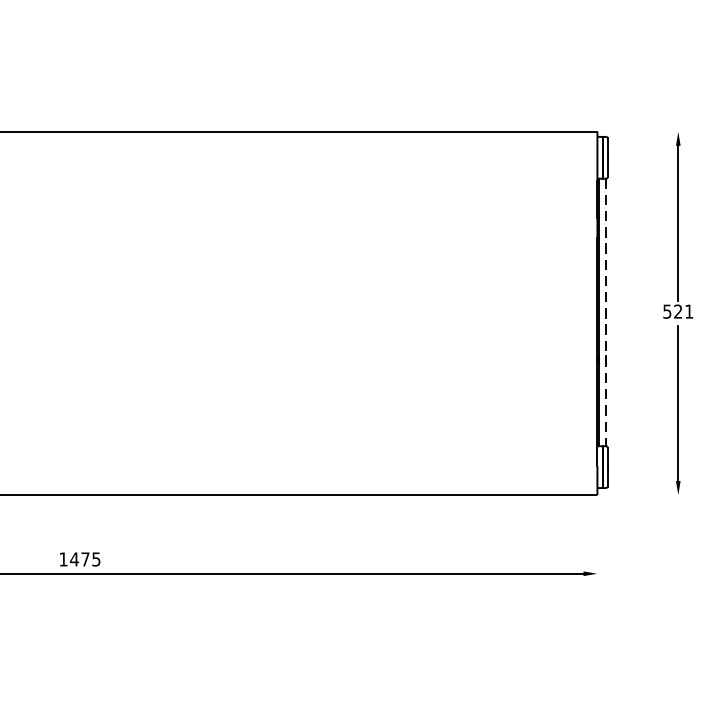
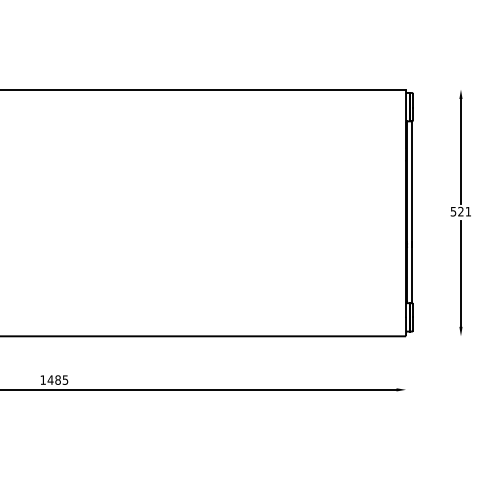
line: (605, 312) -> (411, 212), dashed -> solid
text: (84, 558) -> (57, 379), 1475 -> 1485

